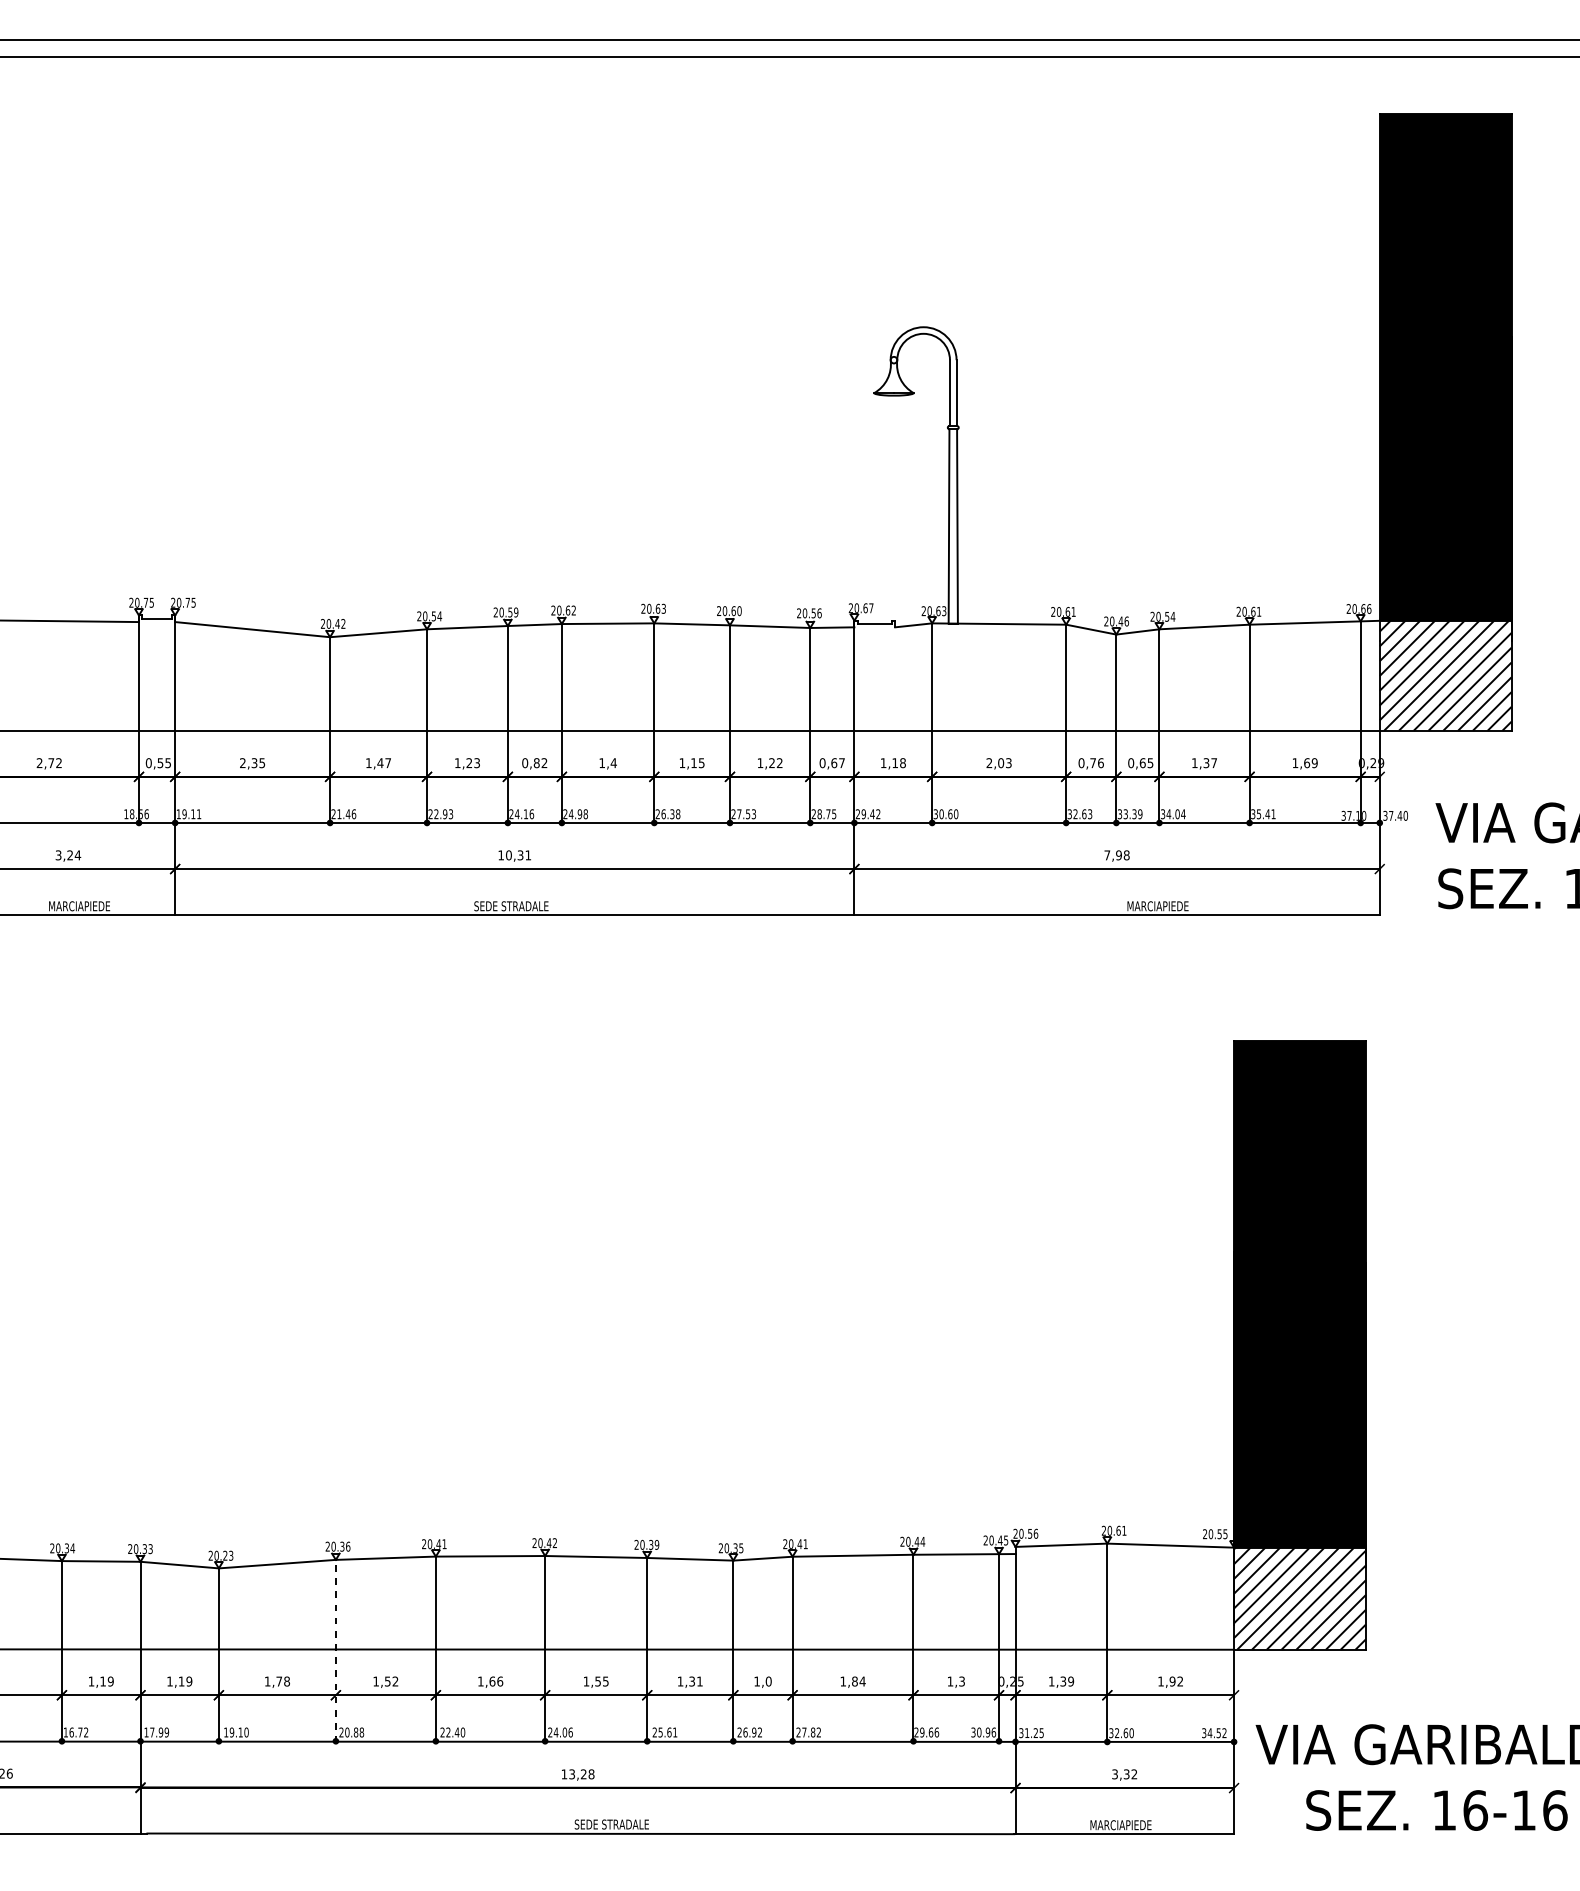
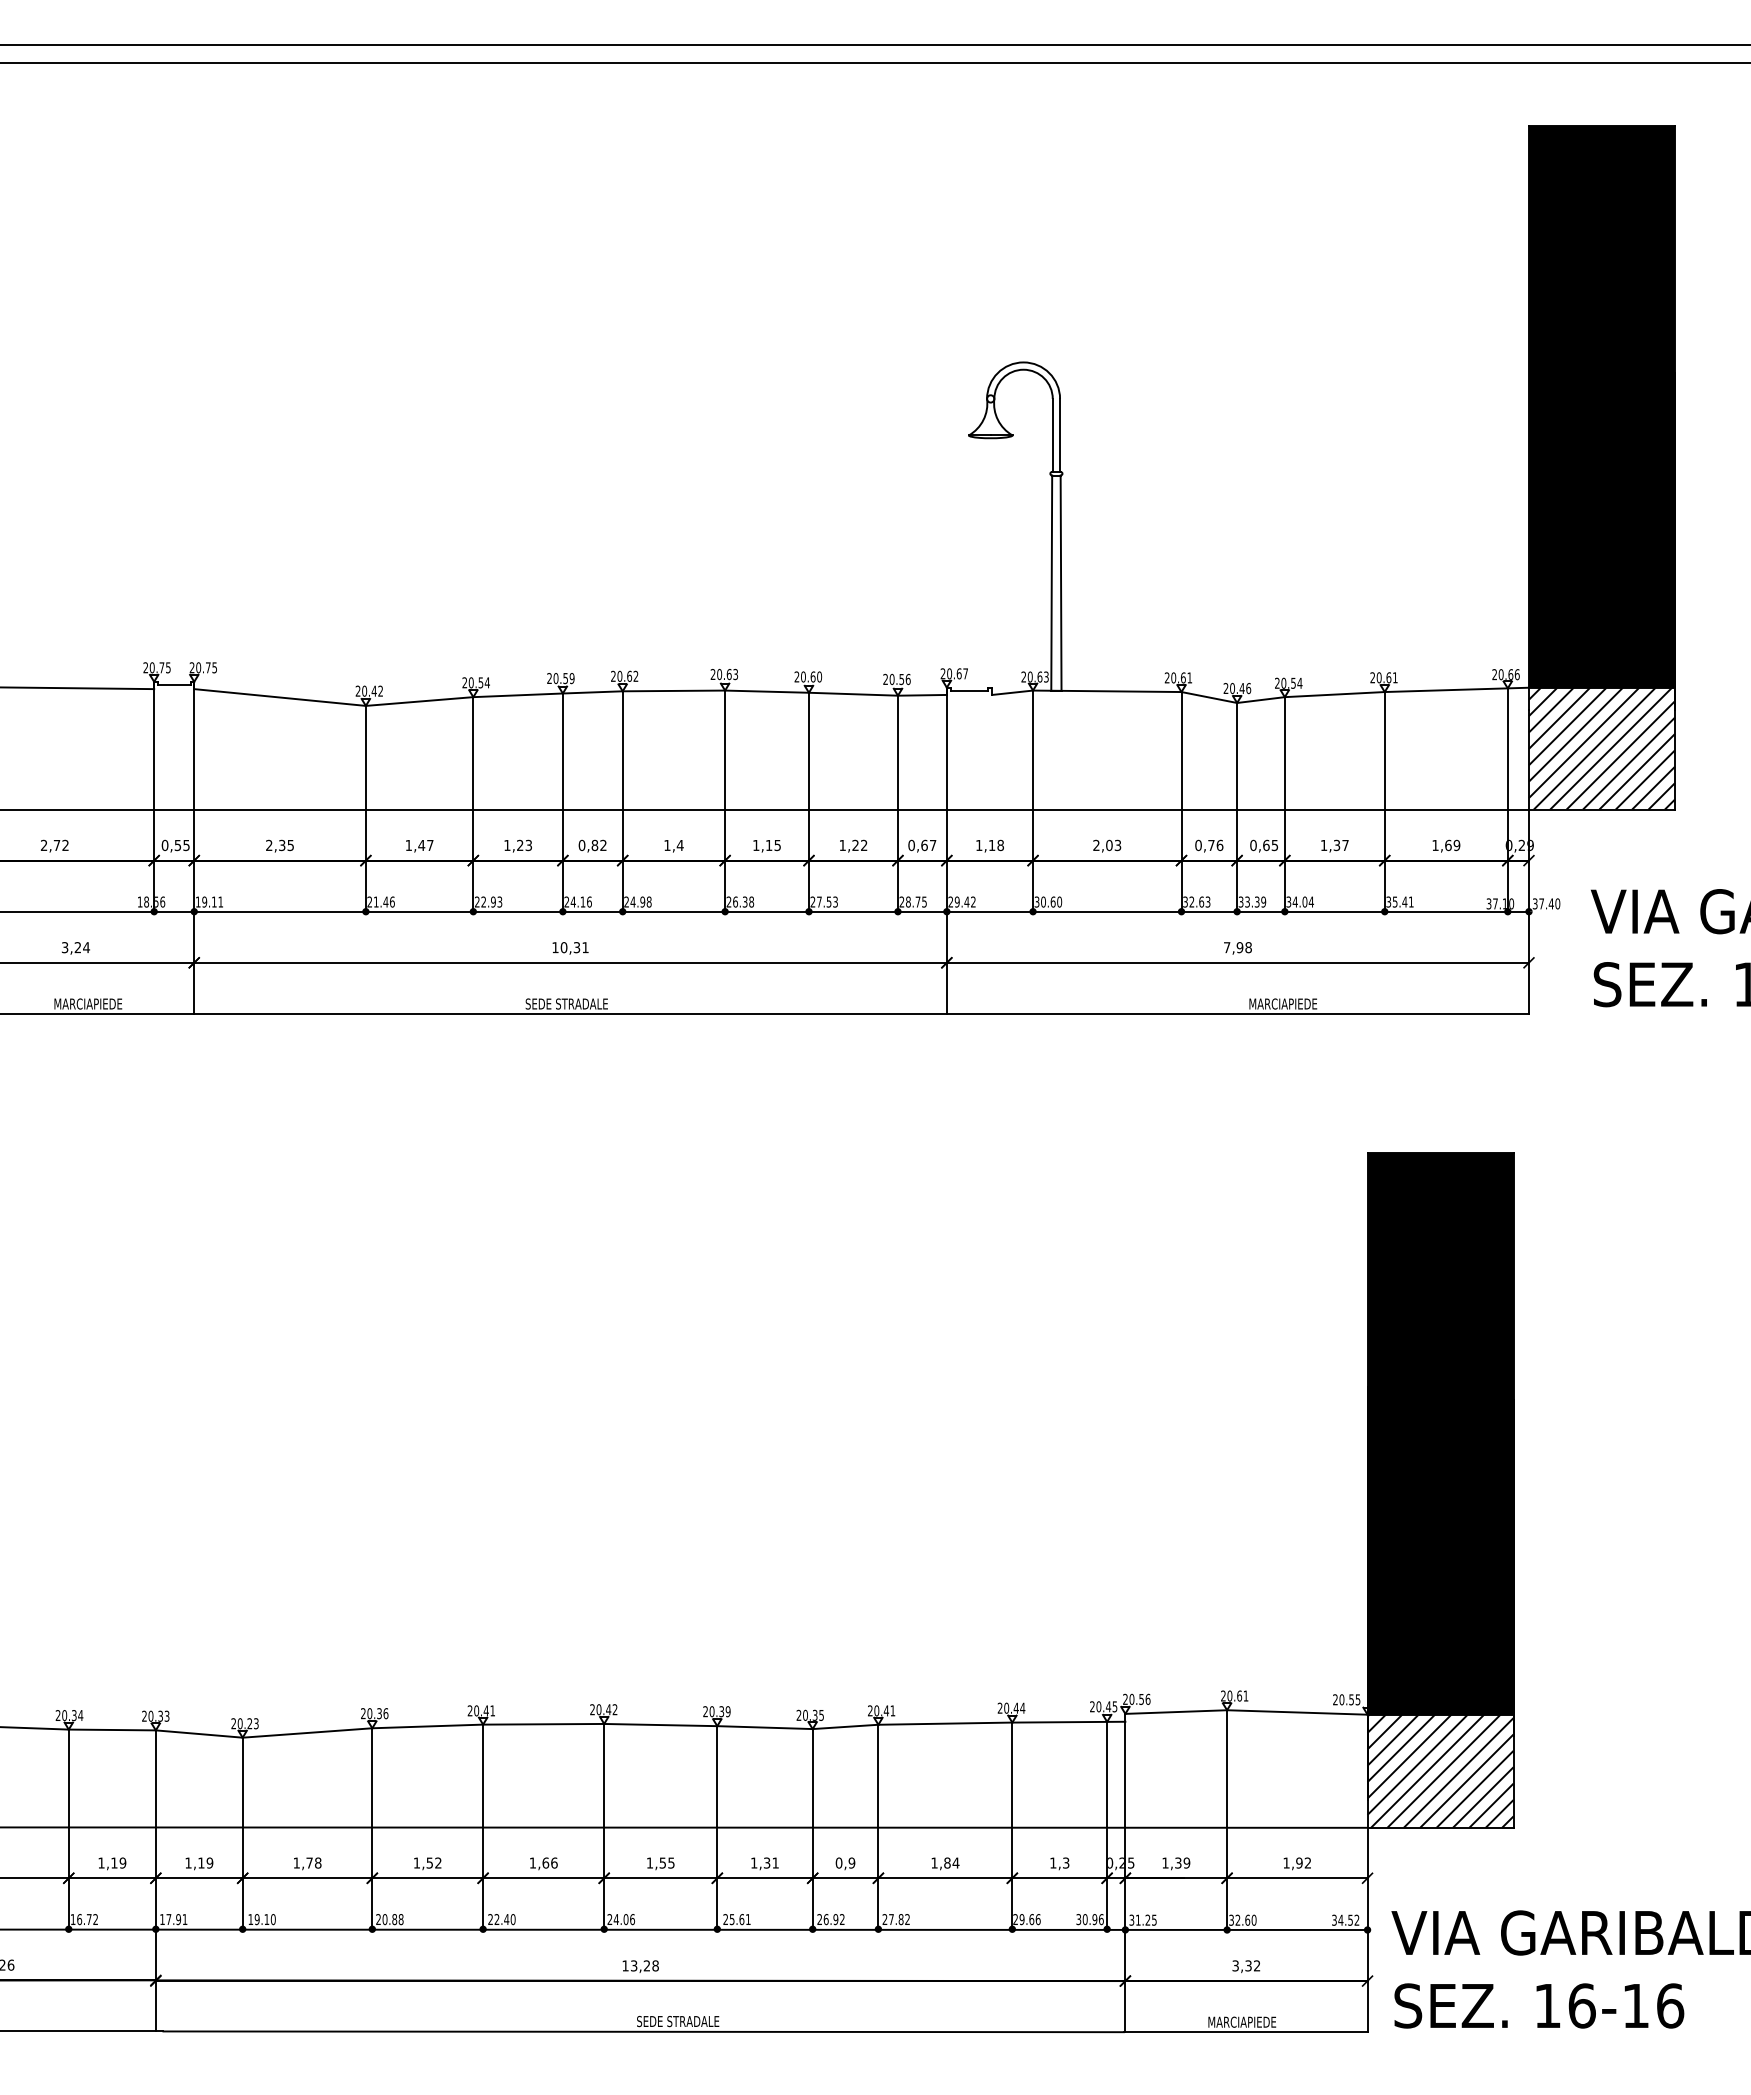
line: (336, 1651) -> (372, 1829), dashed -> solid
text: (762, 1681) -> (845, 1862), 1,0 -> 0,9
text: (166, 1732) -> (184, 1919), 17.99 -> 17.91
text: (1437, 1810) -> (1539, 2005), moved

